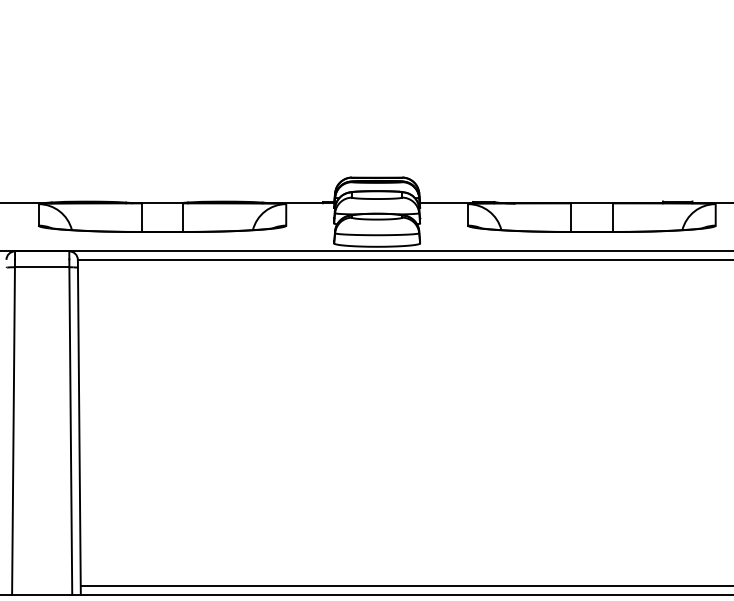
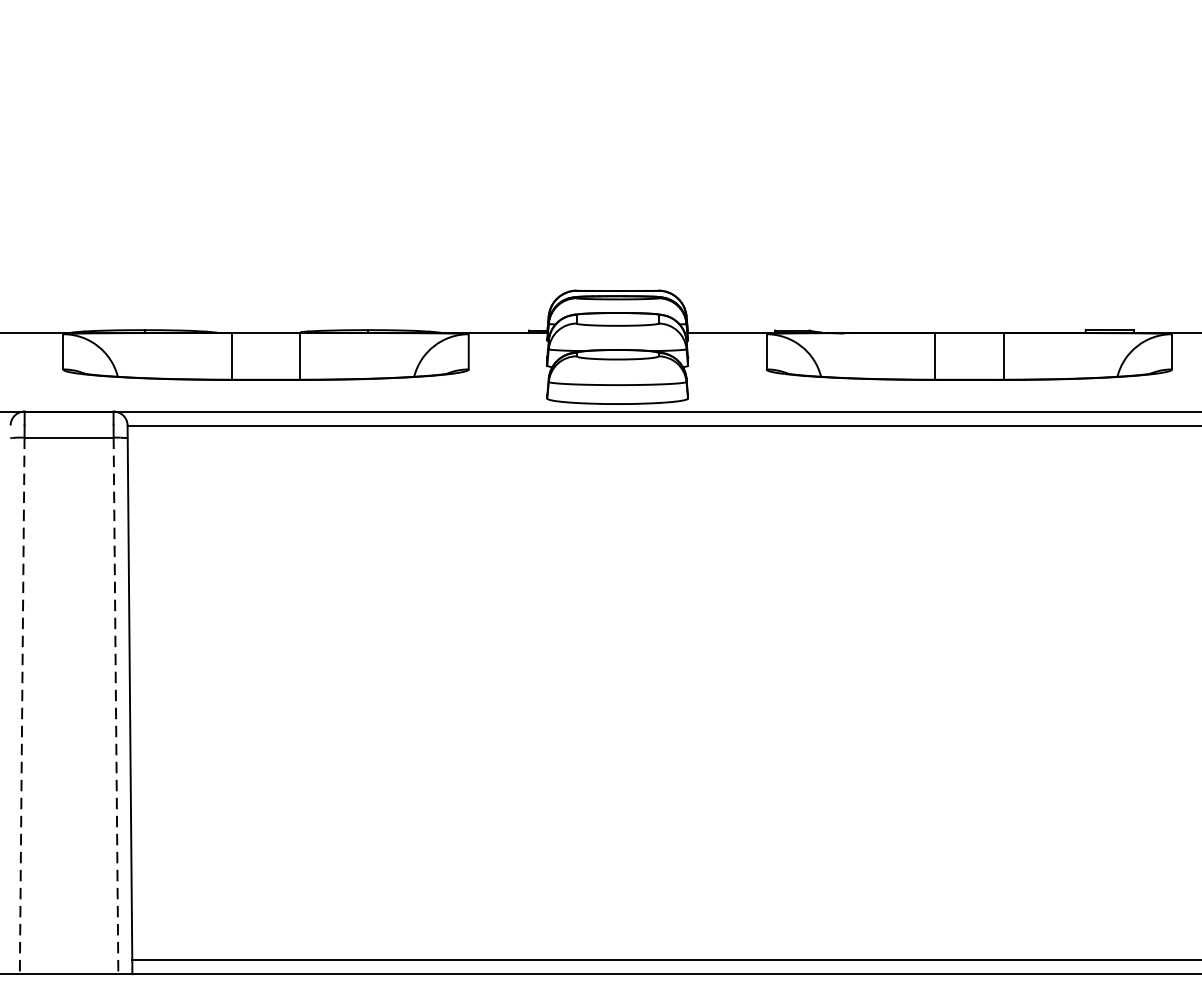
line: (13, 431) -> (22, 706), solid -> dashed
line: (70, 431) -> (115, 706), solid -> dashed

